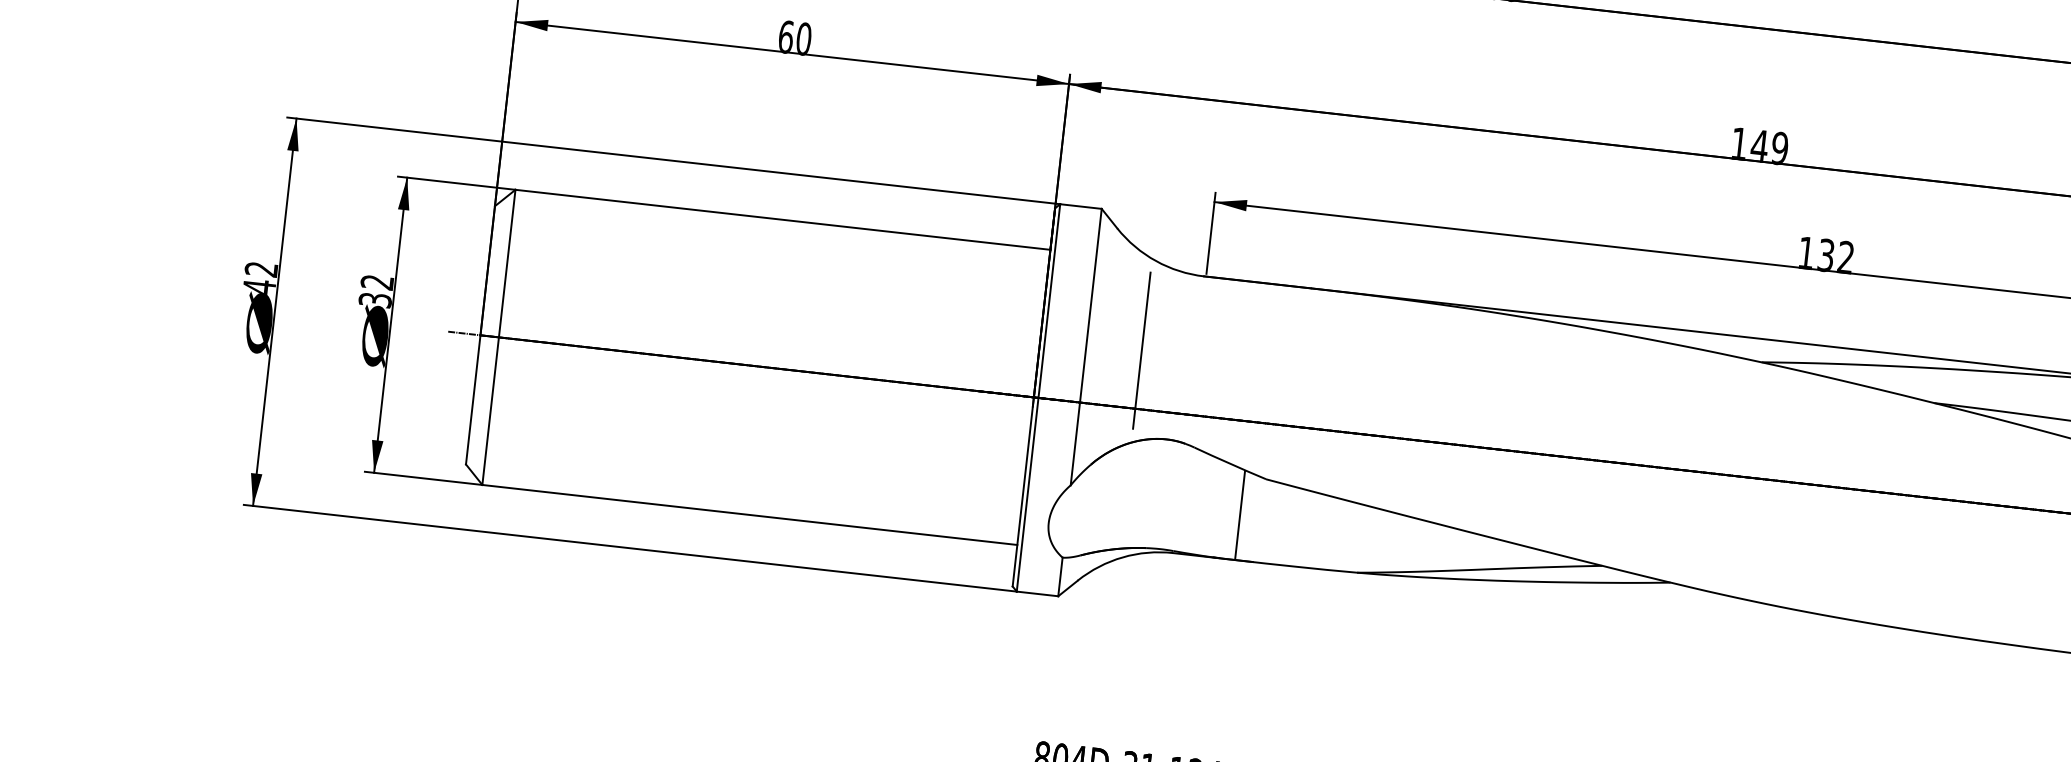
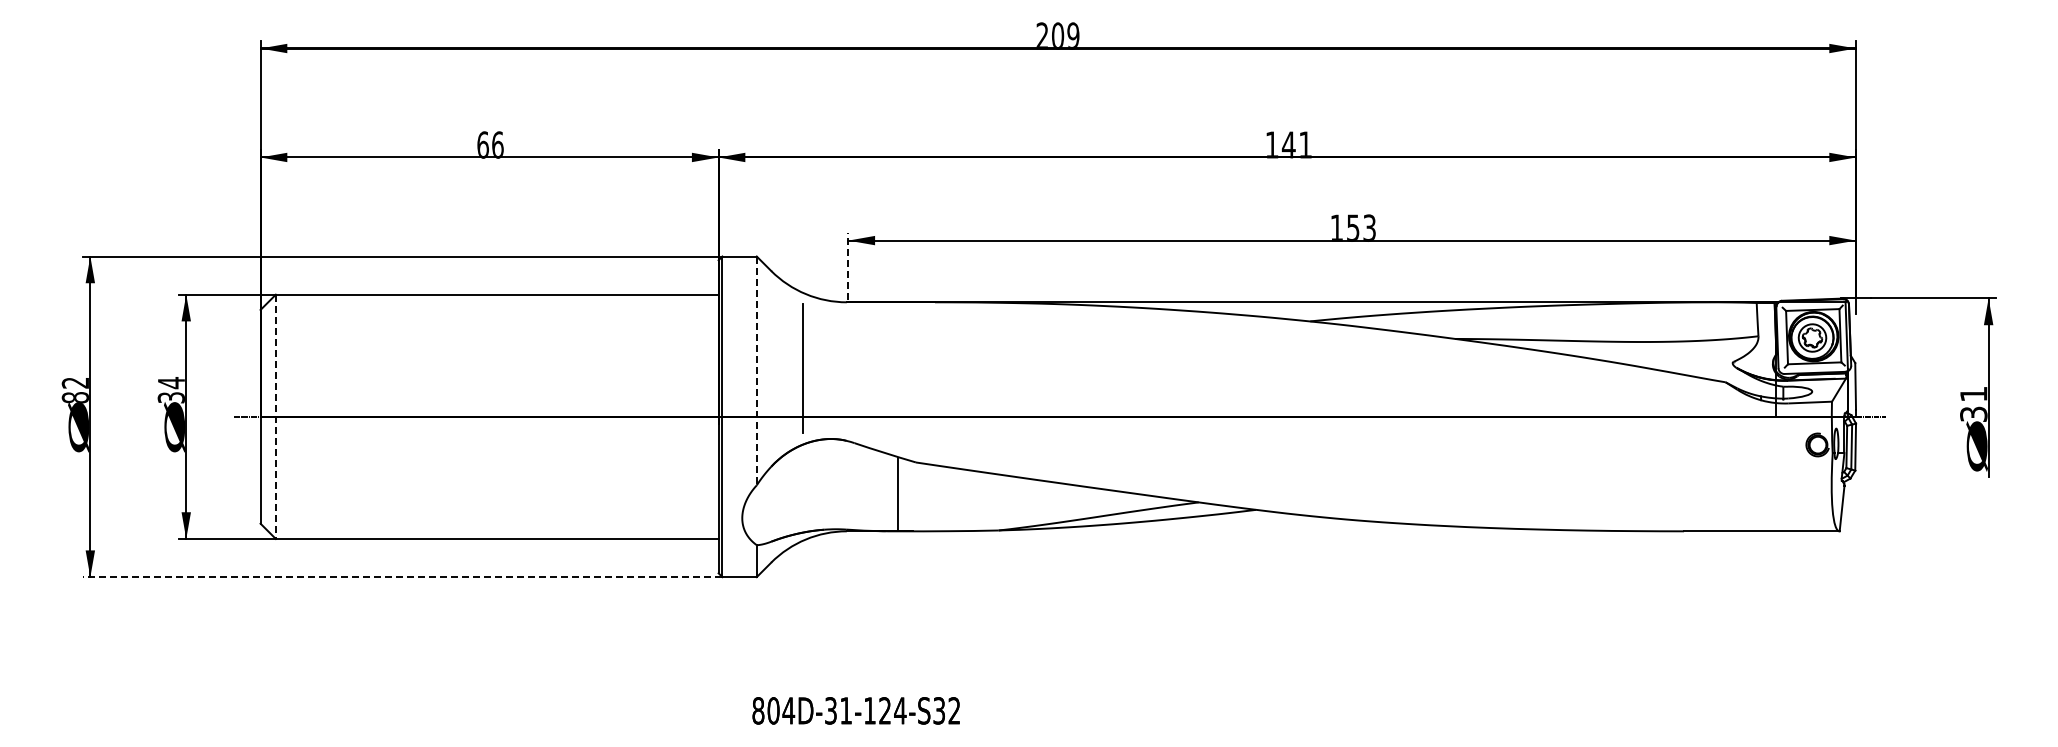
text: (803, 38) -> (497, 144), 60 -> 66
text: (1779, 147) -> (1305, 144), 149 -> 141
line: (1211, 233) -> (848, 266), solid -> dashed
text: (1836, 254) -> (1361, 226), 132 -> 153
text: (376, 282) -> (170, 383), 32 -> 34
text: (258, 286) -> (74, 397), 42 -> 82
line: (498, 338) -> (275, 417), solid -> dashed
line: (1085, 347) -> (756, 371), solid -> dashed
line: (630, 548) -> (402, 577), solid -> dashed

